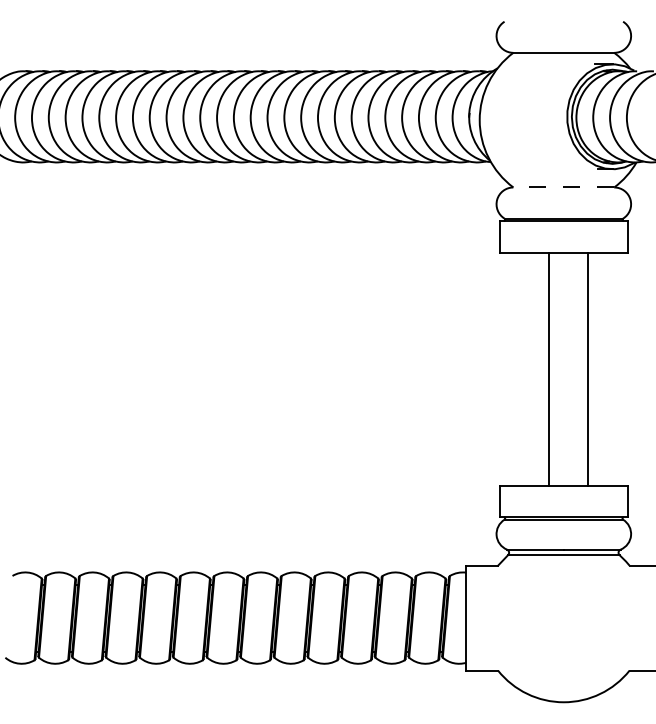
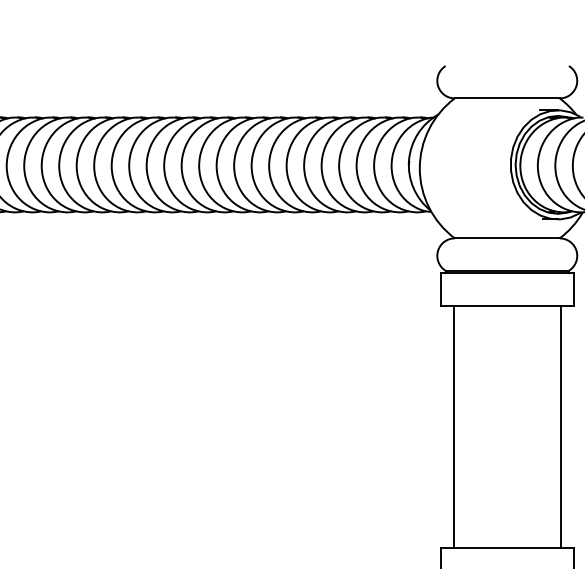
line: (563, 187) -> (506, 238), dashed -> solid
line: (549, 368) -> (453, 426), moved
line: (588, 368) -> (560, 426), moved

